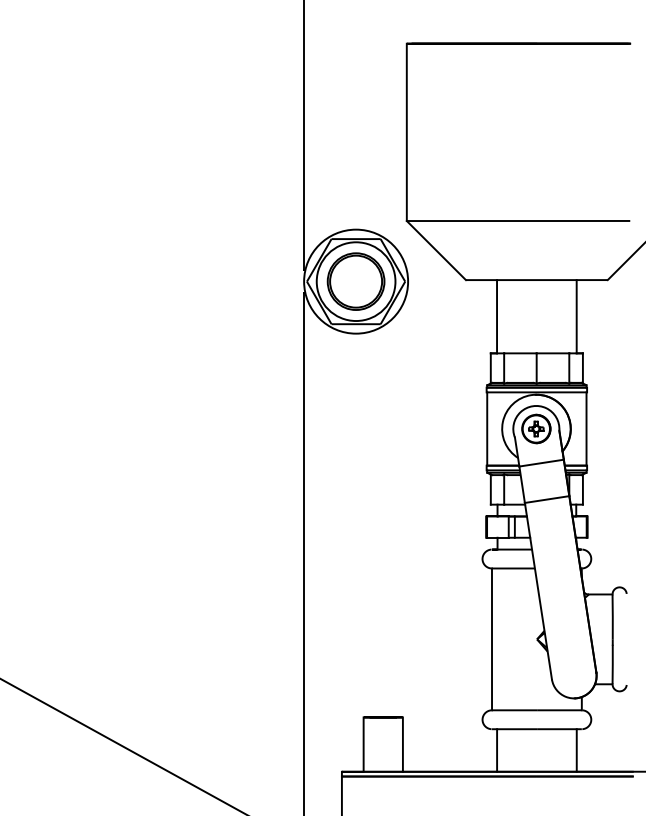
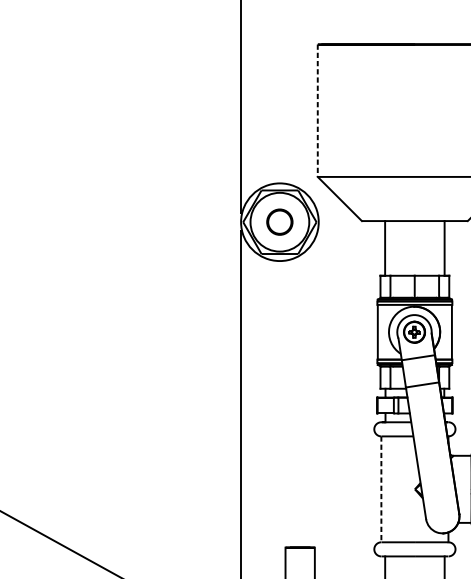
line: (406, 132) -> (317, 110), solid -> dashed
part: (355, 281) -> (279, 222), size x0.6
line: (492, 639) -> (381, 489), solid -> dashed

